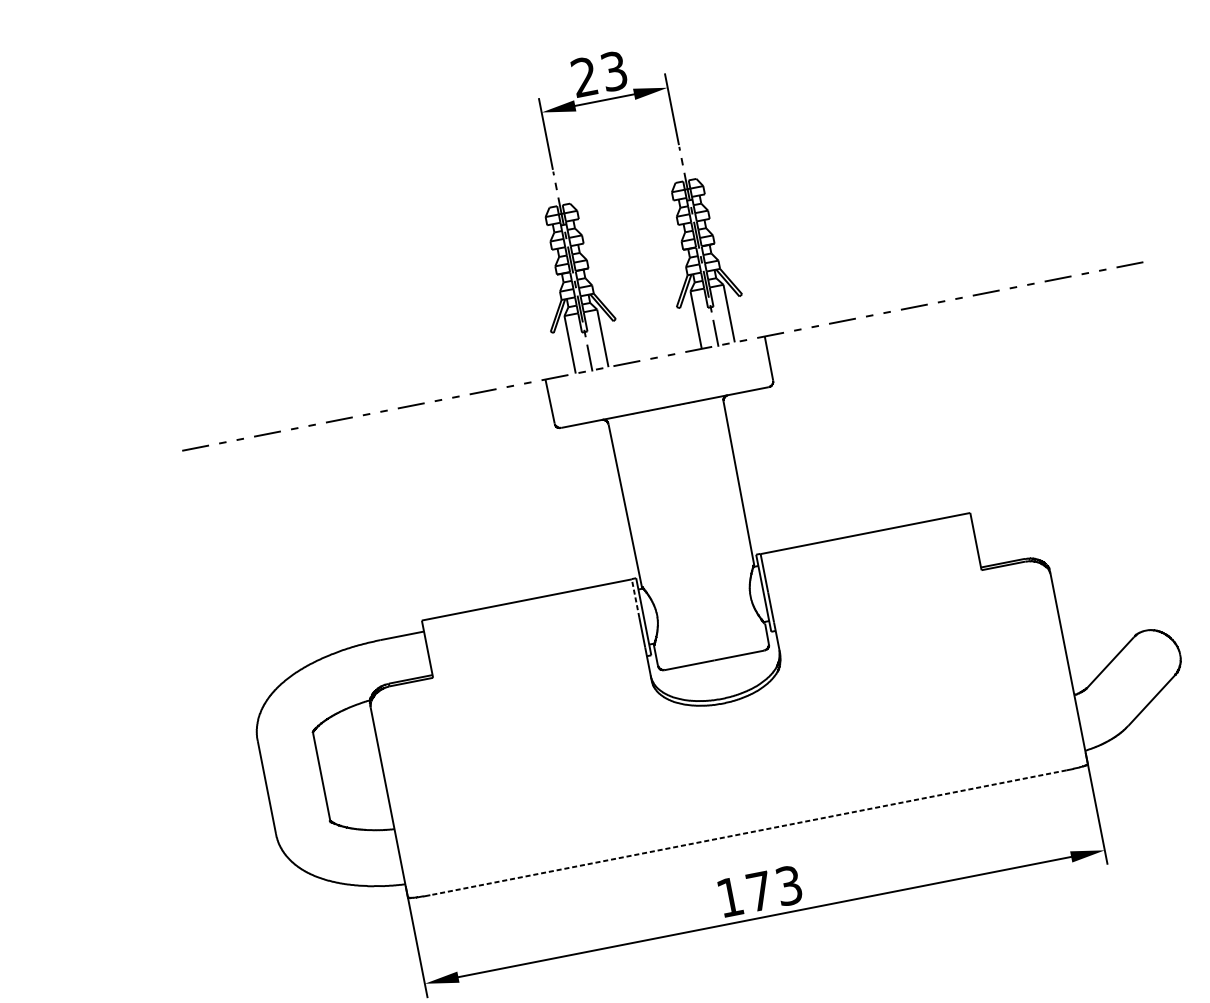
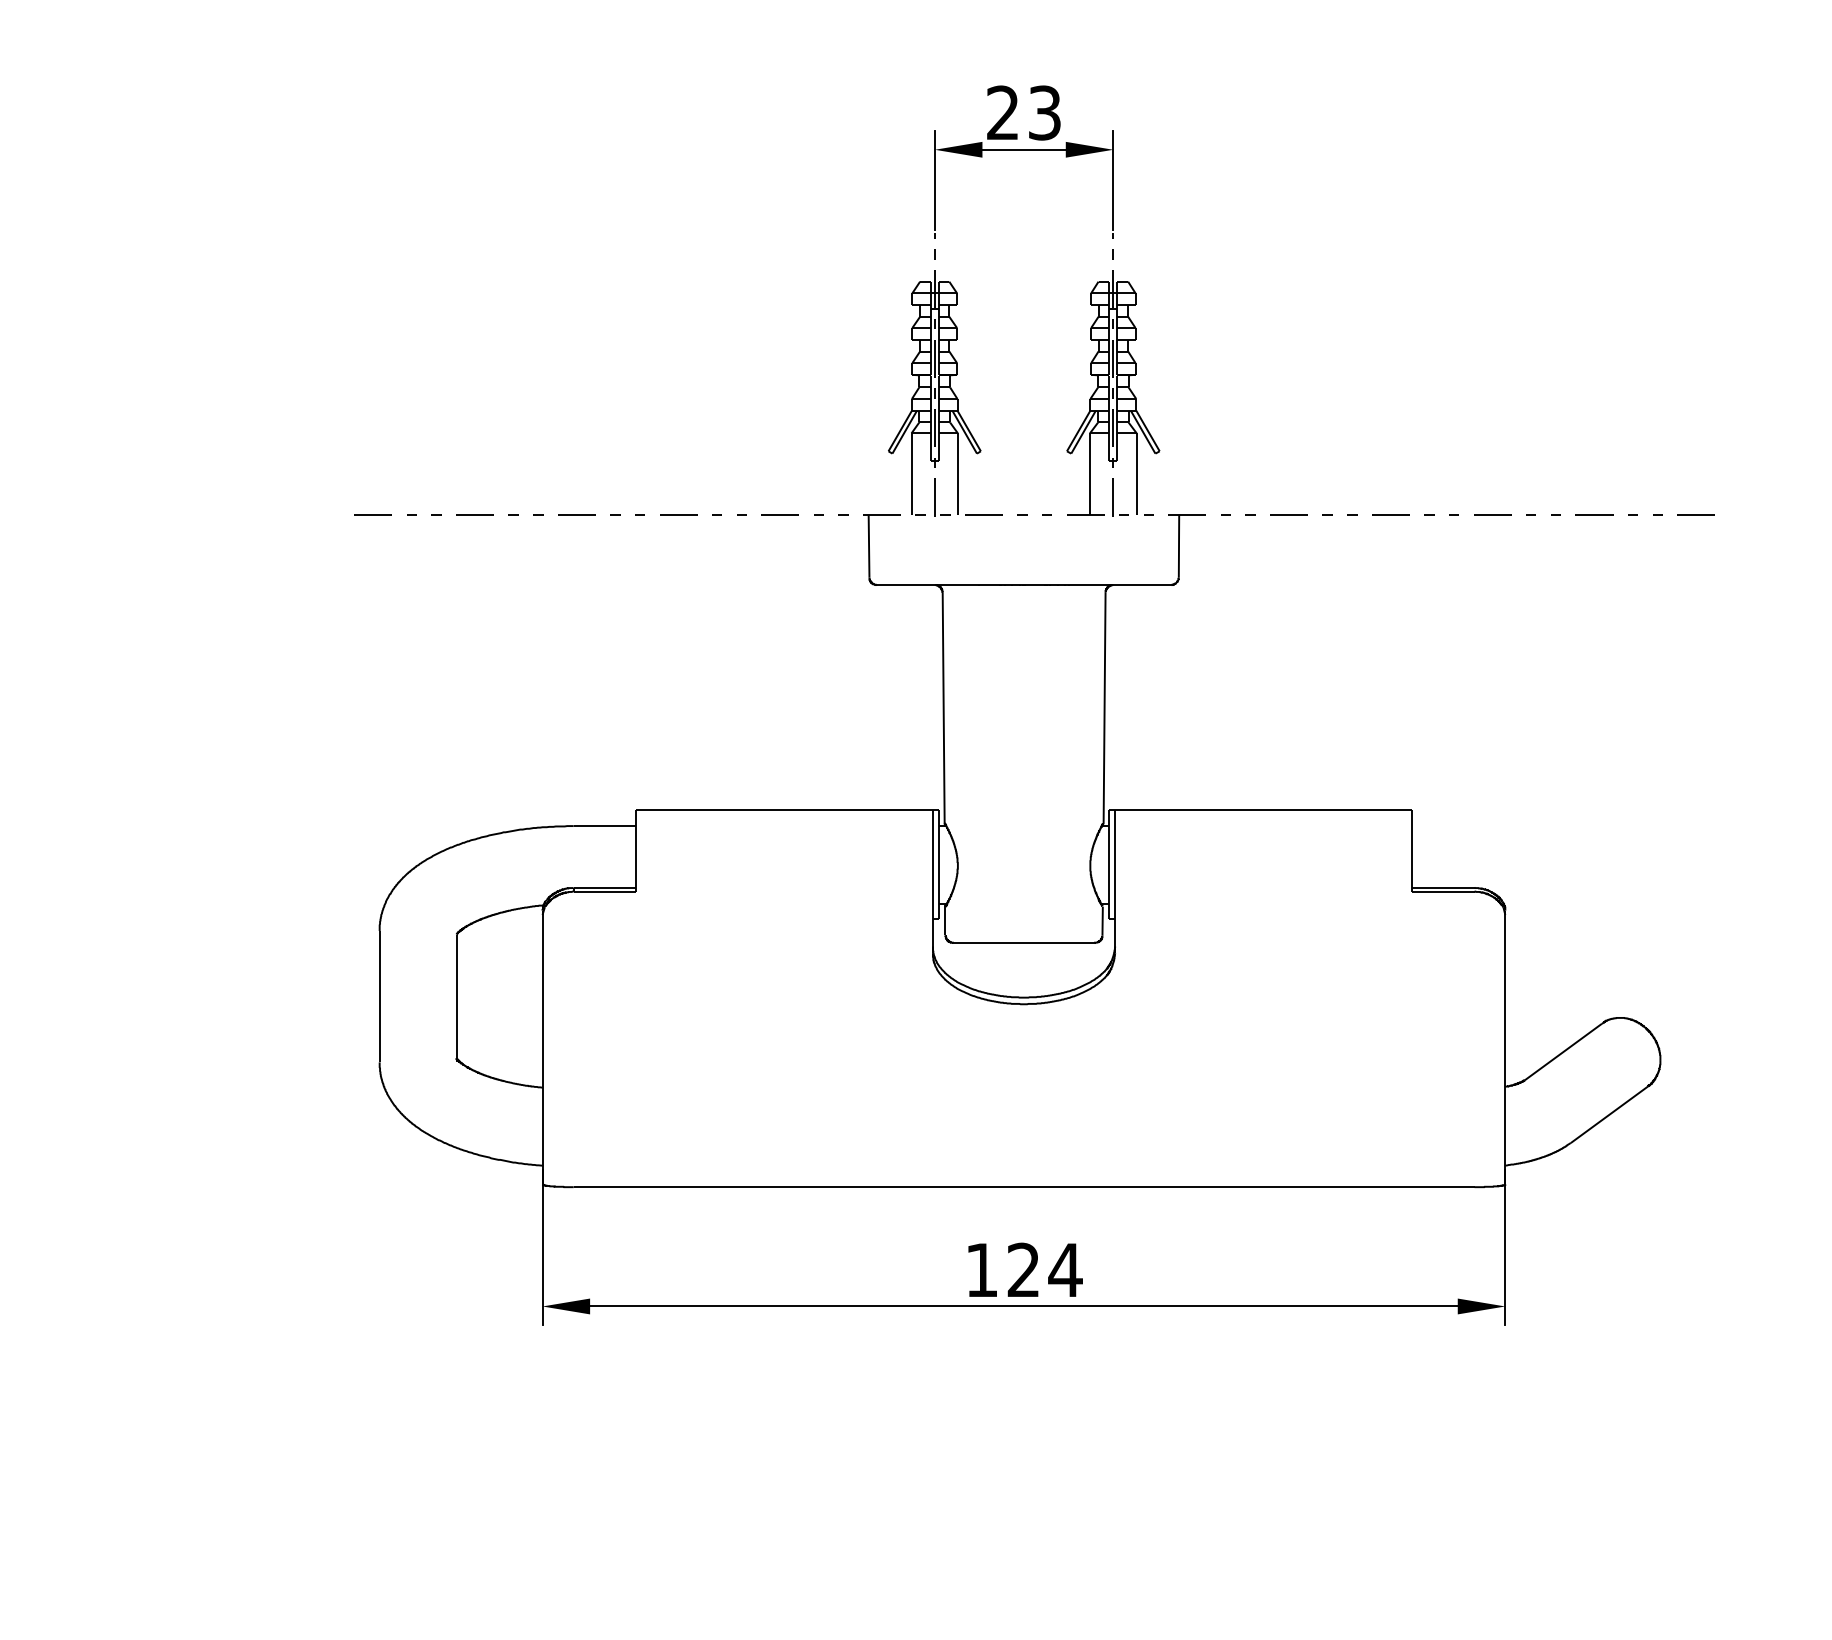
line: (635, 598) -> (932, 837), dashed -> solid
line: (748, 833) -> (1023, 1187), dashed -> solid
text: (774, 888) -> (1044, 1269), 173 -> 124

